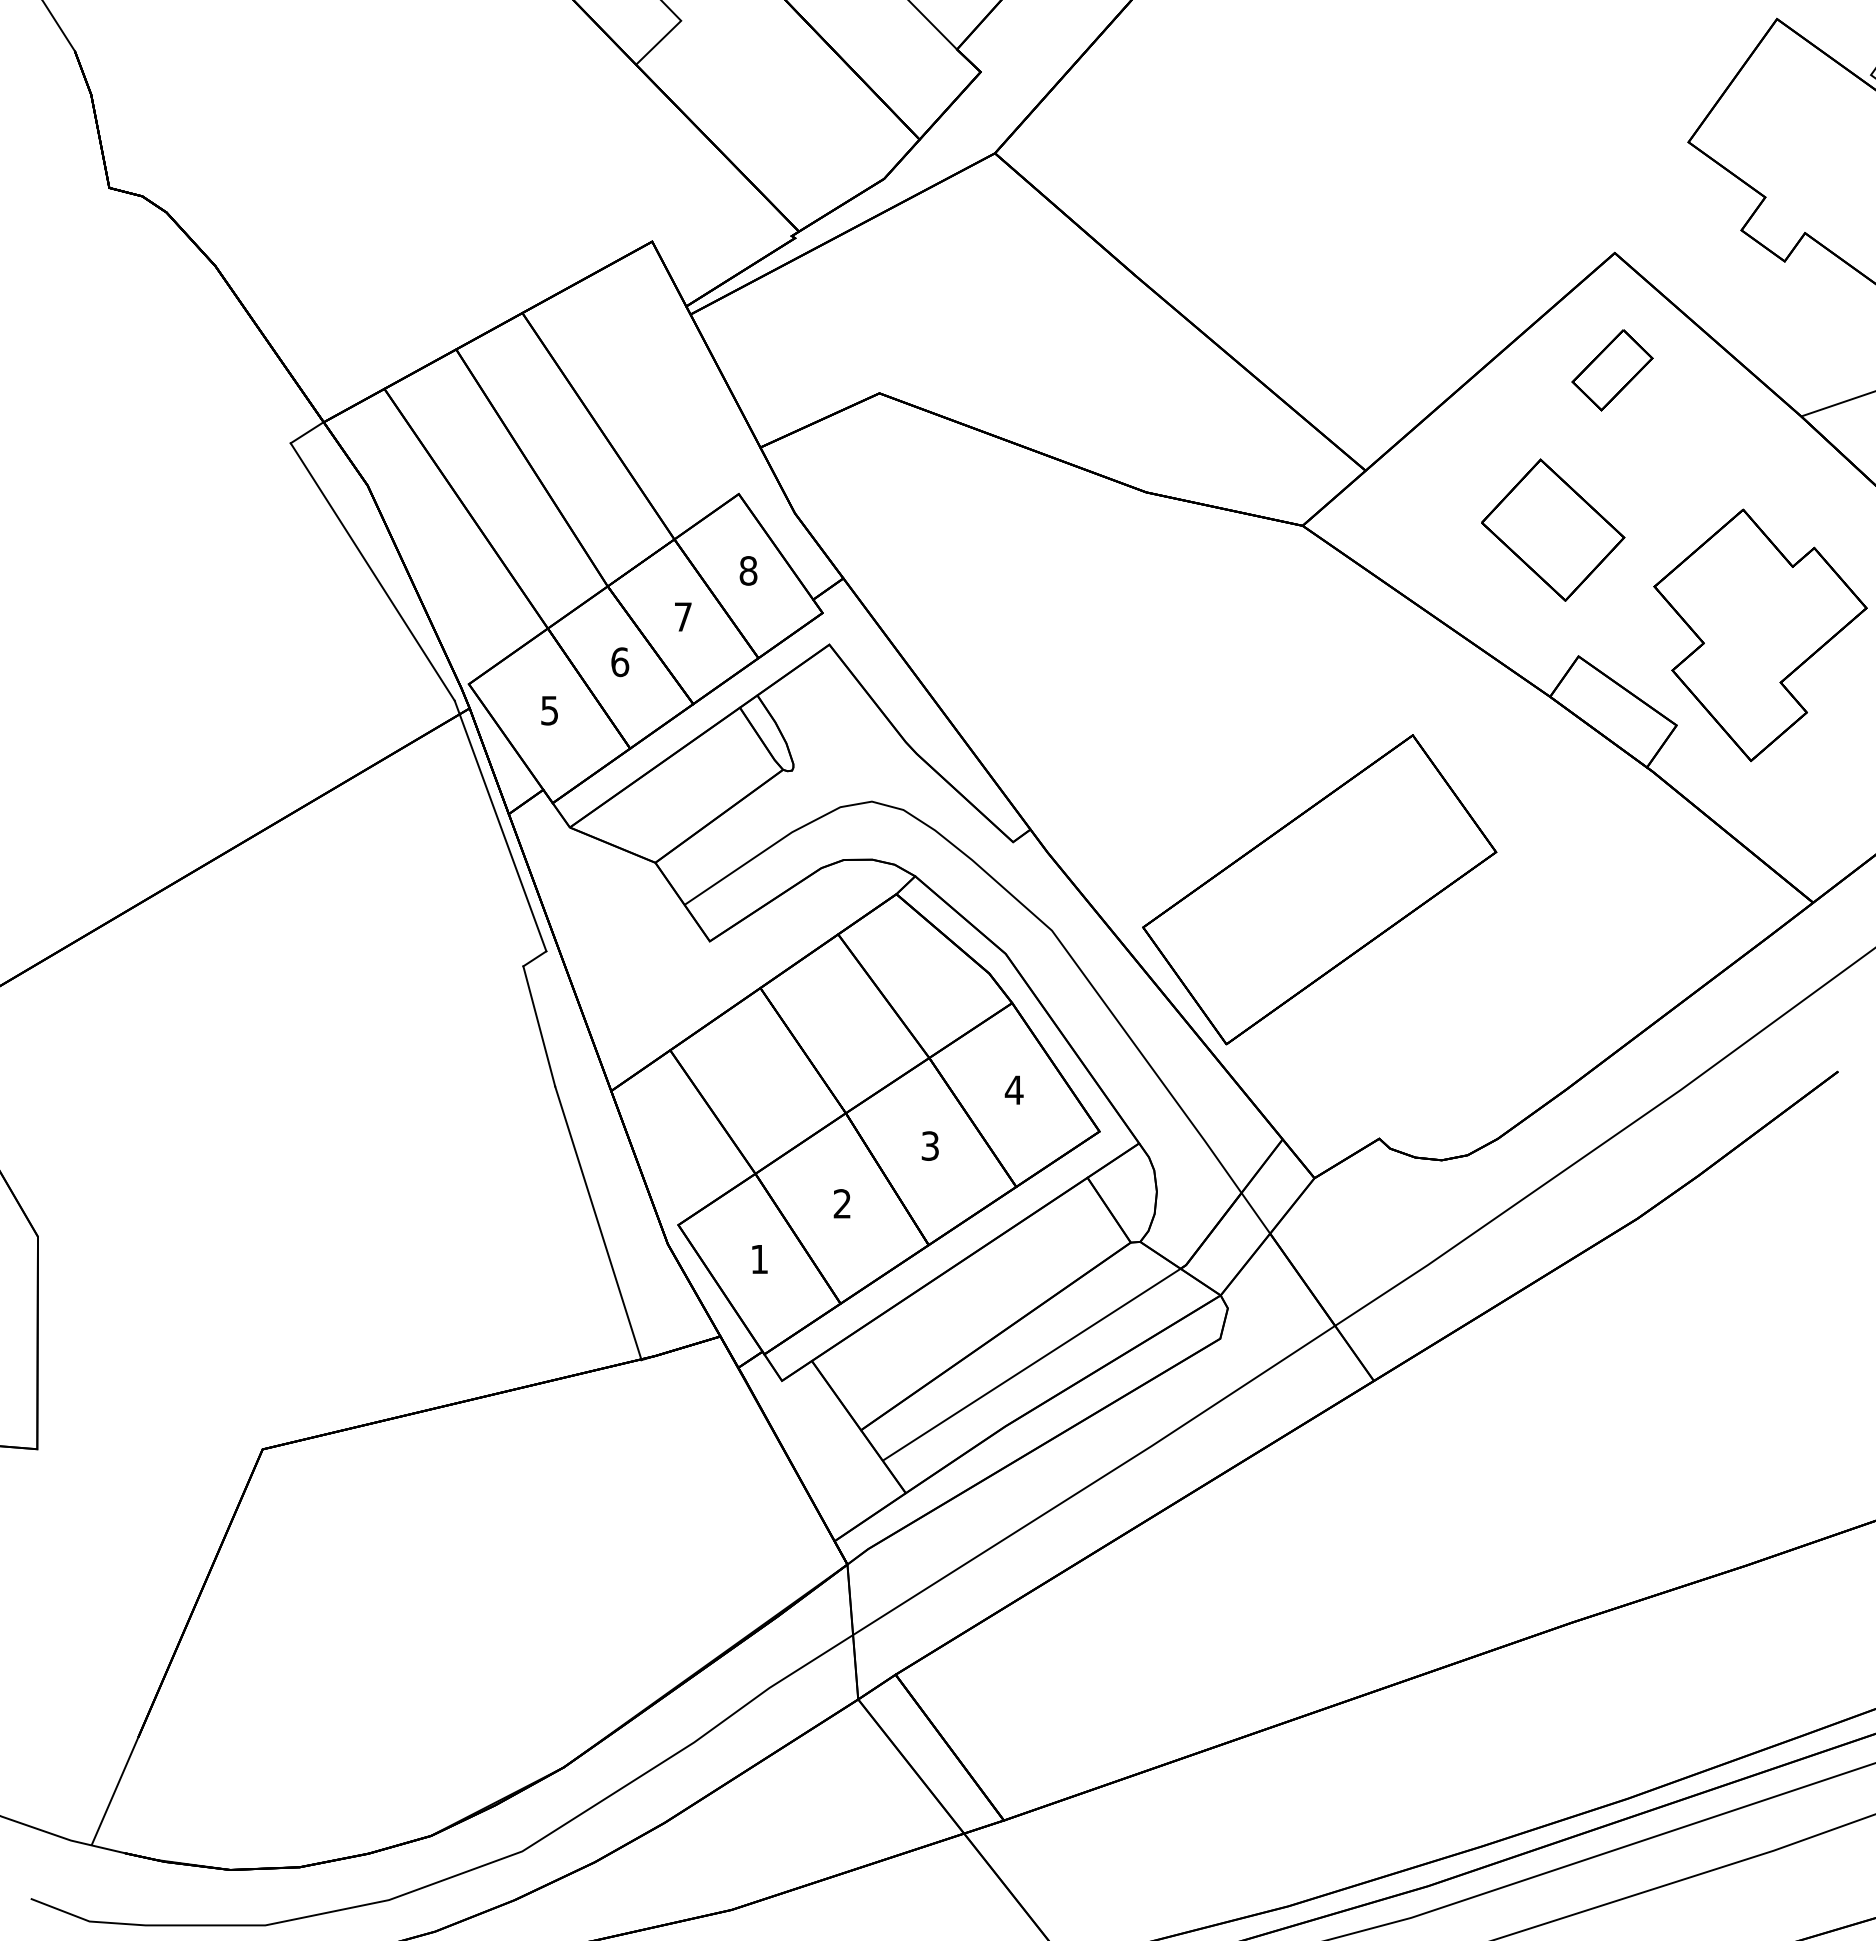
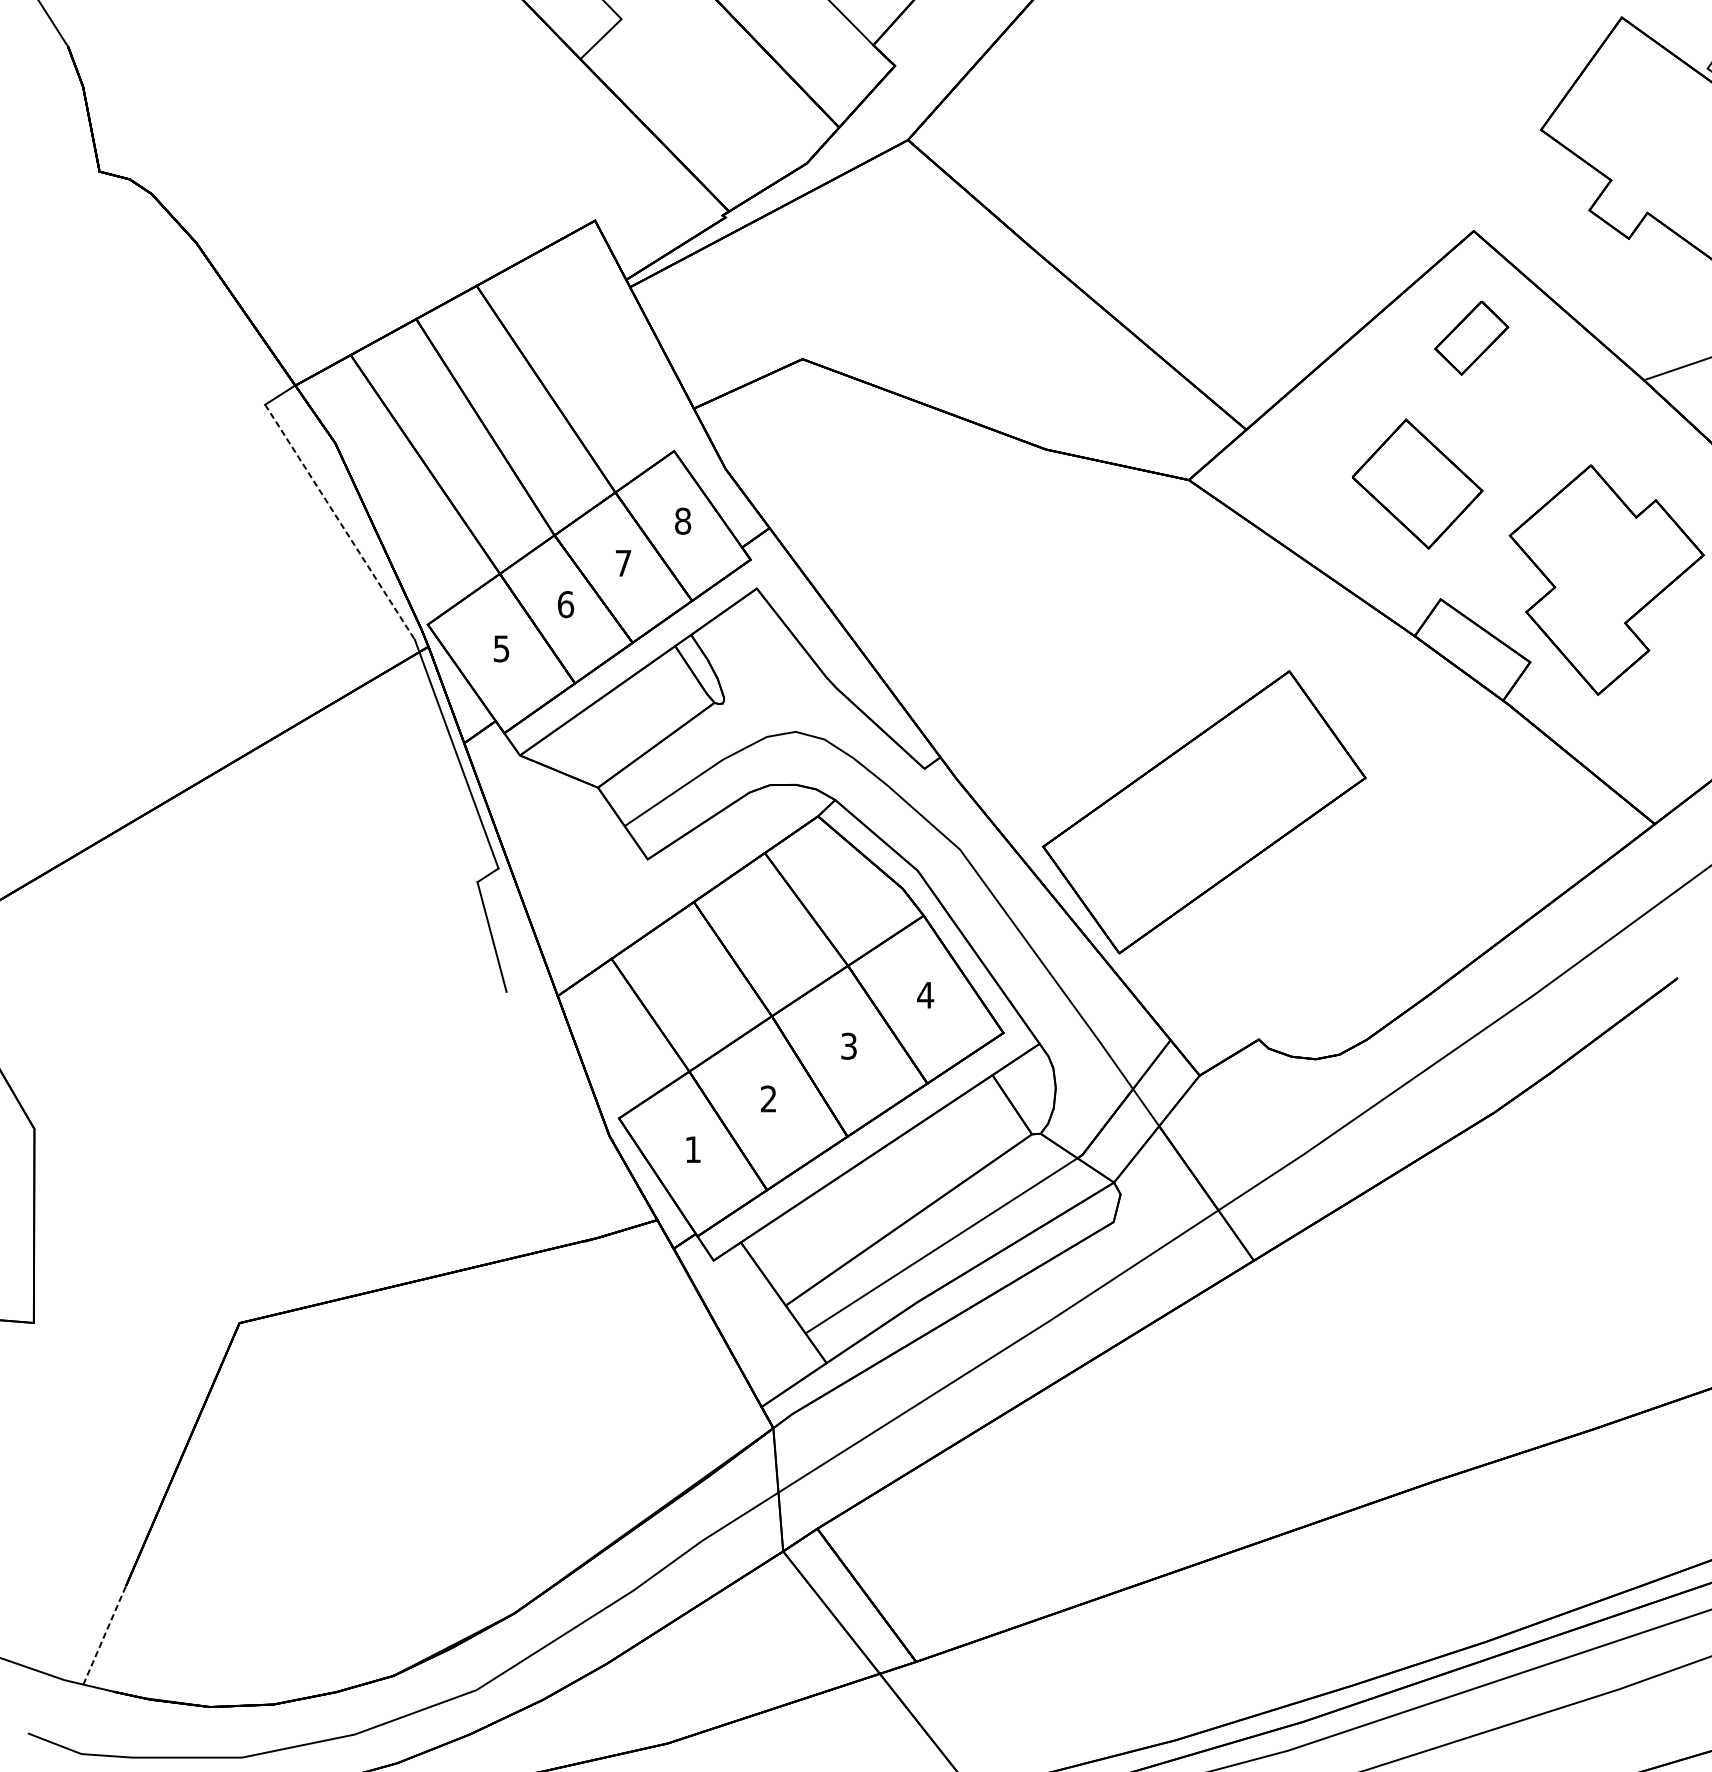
line: (372, 572) -> (339, 522), solid -> dashed
line: (598, 1223) -> (546, 1116), removed
line: (114, 1791) -> (104, 1635), solid -> dashed

